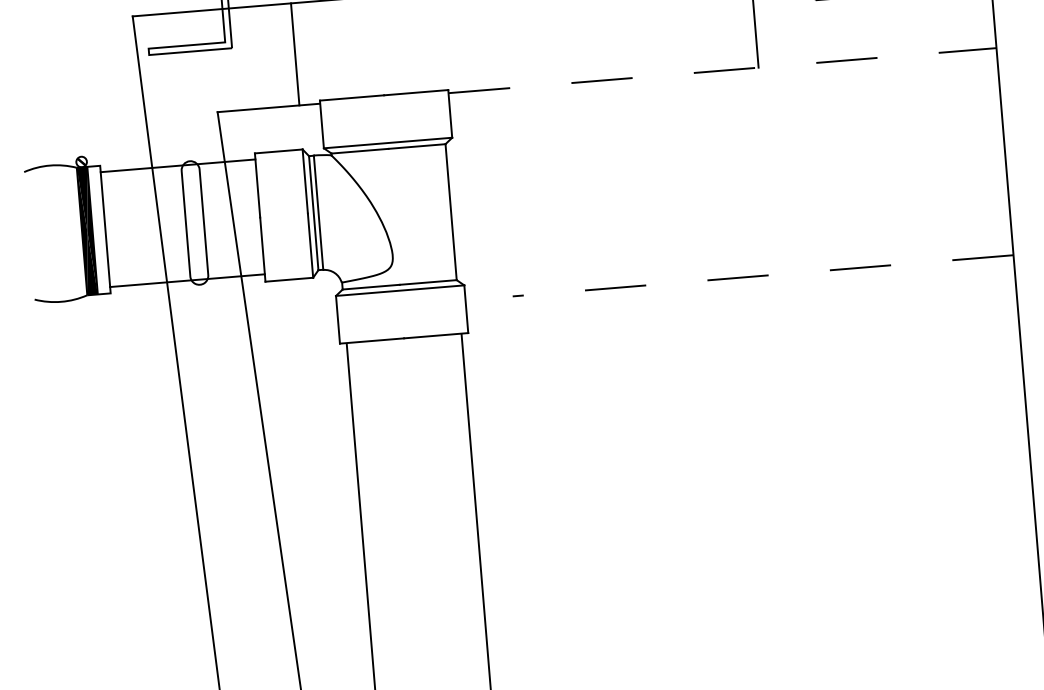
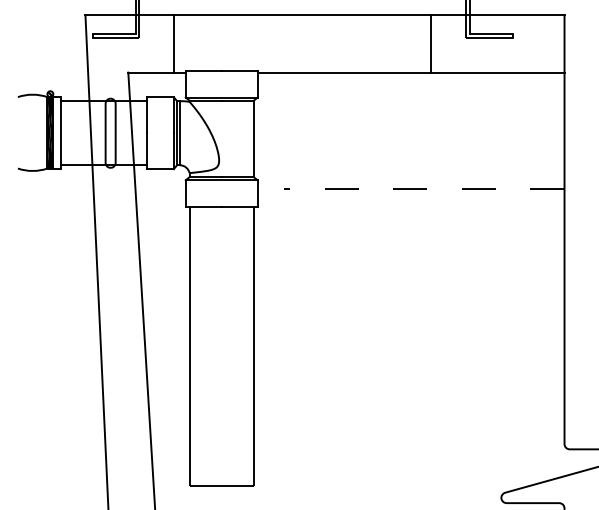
line: (723, 70) -> (411, 72), dashed -> solid

